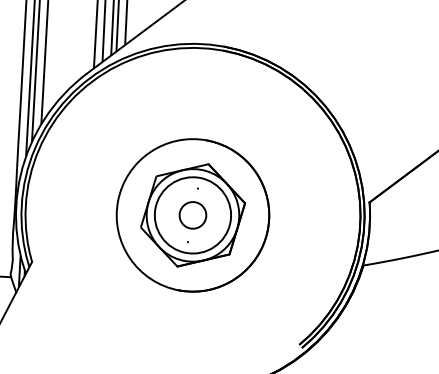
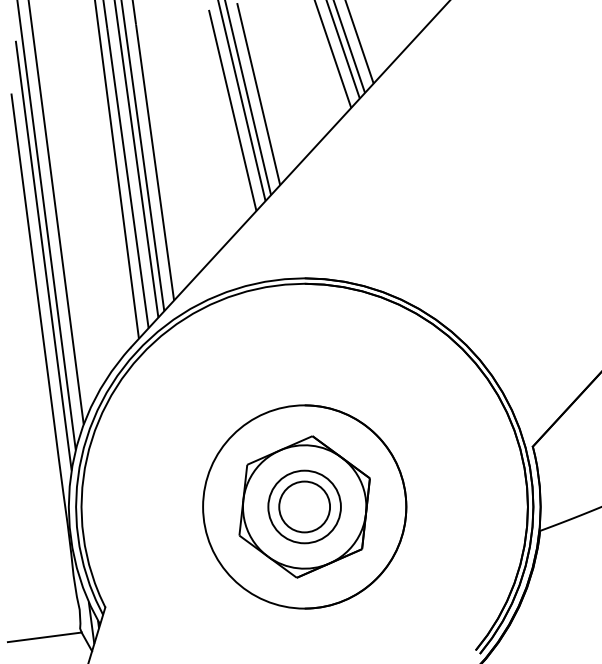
circle: (192, 215) -> (304, 506), size x0.71
circle: (192, 215) -> (304, 506), size x1.43

